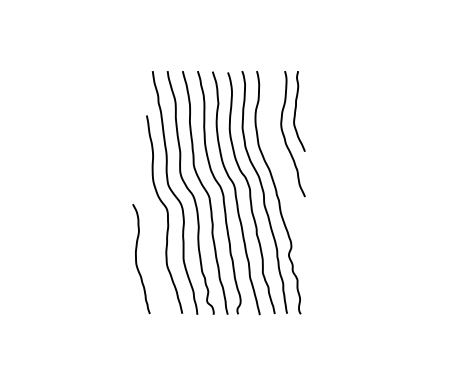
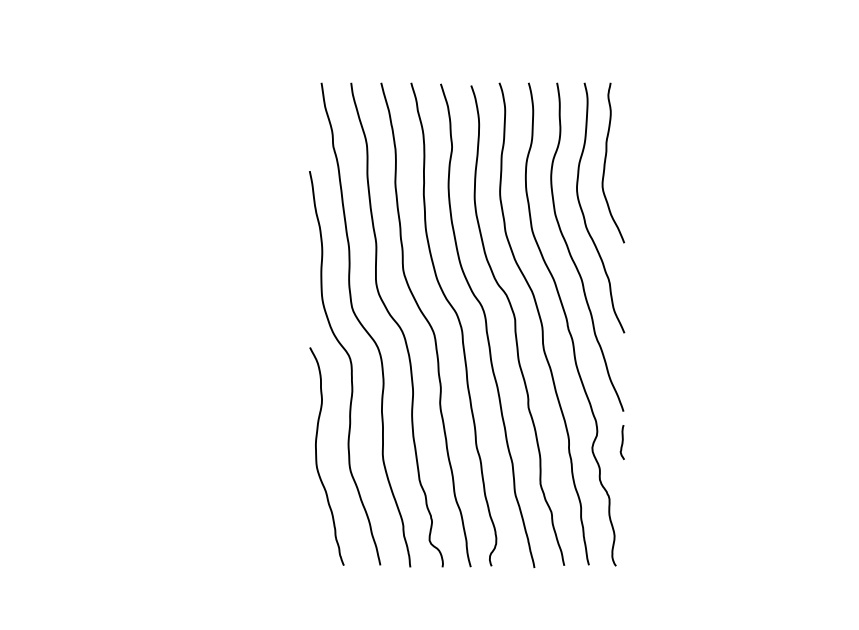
part: (286, 165) -> (587, 270), added
curve: (136, 259) -> (317, 457), moved

